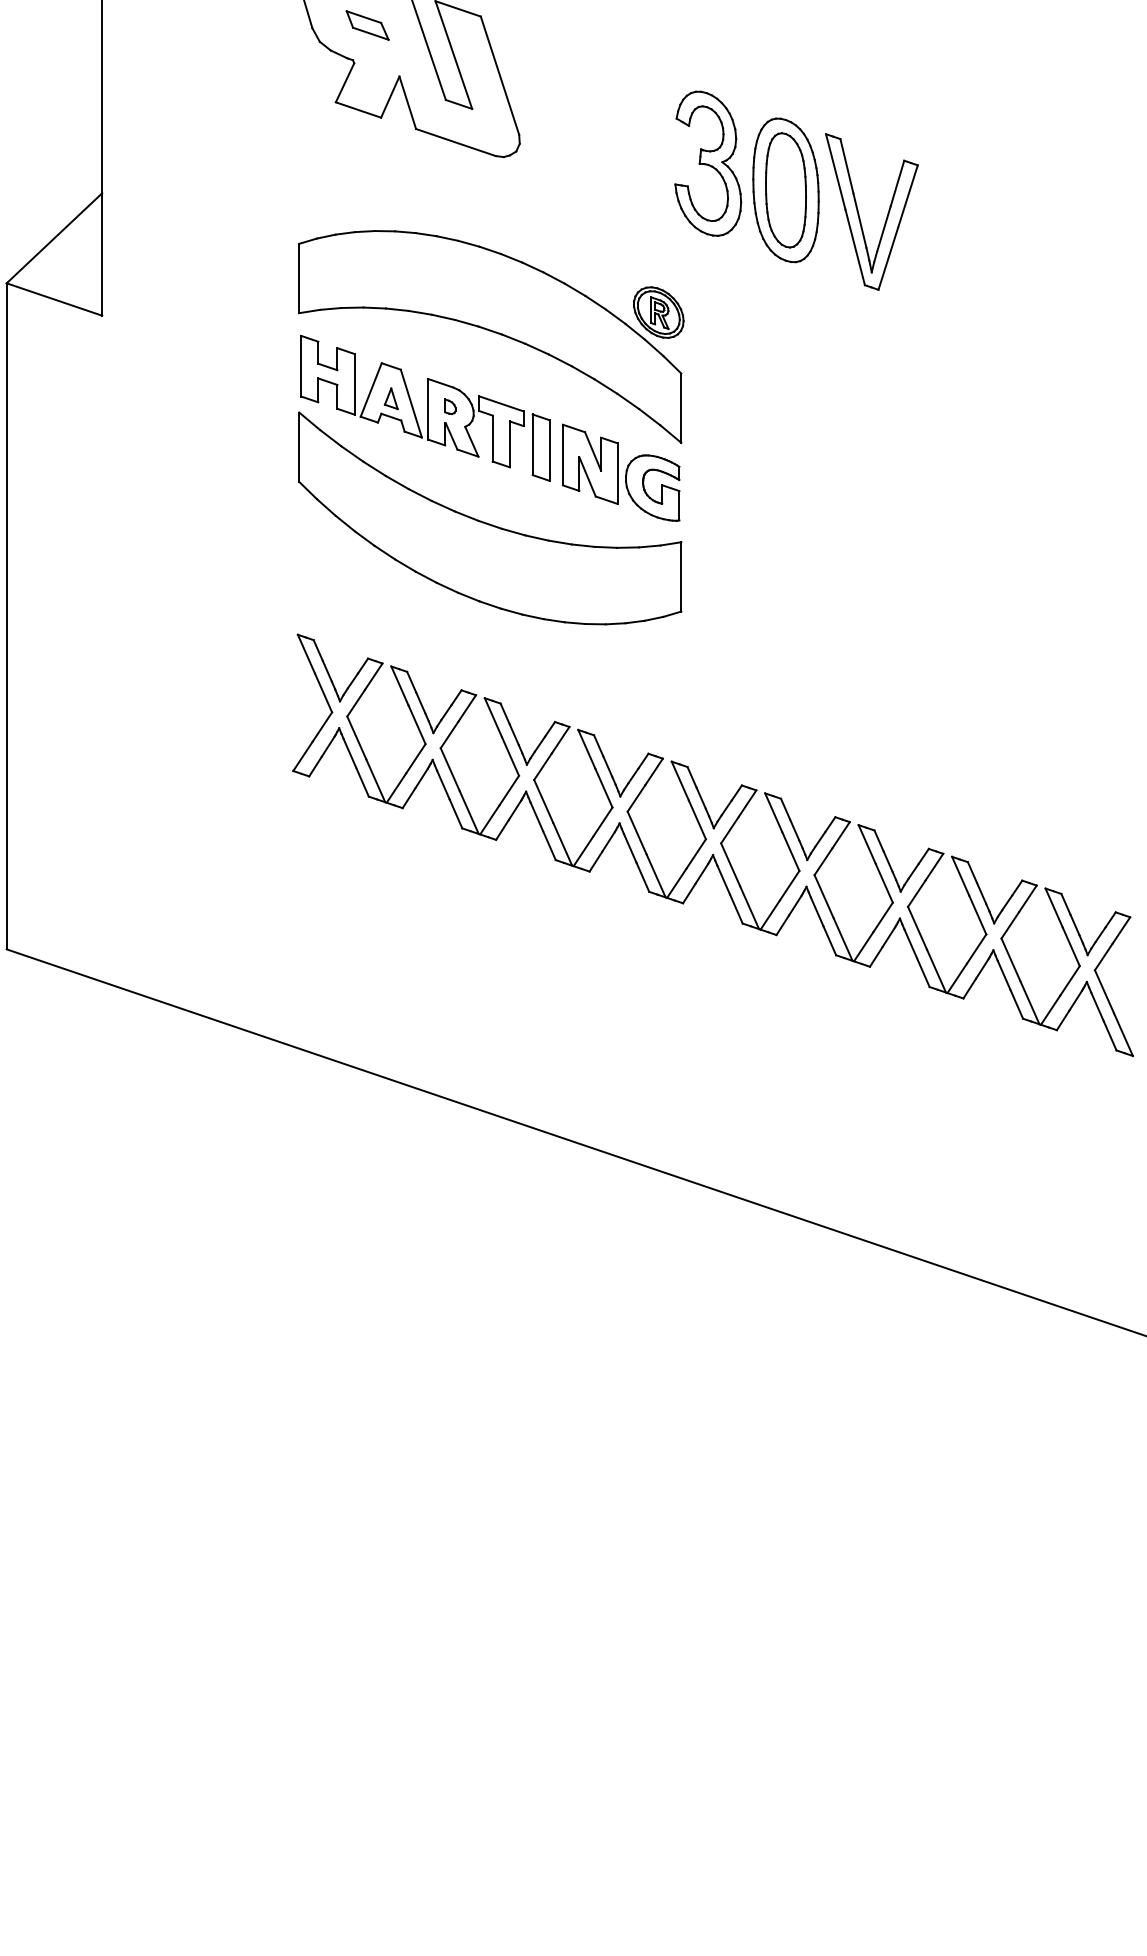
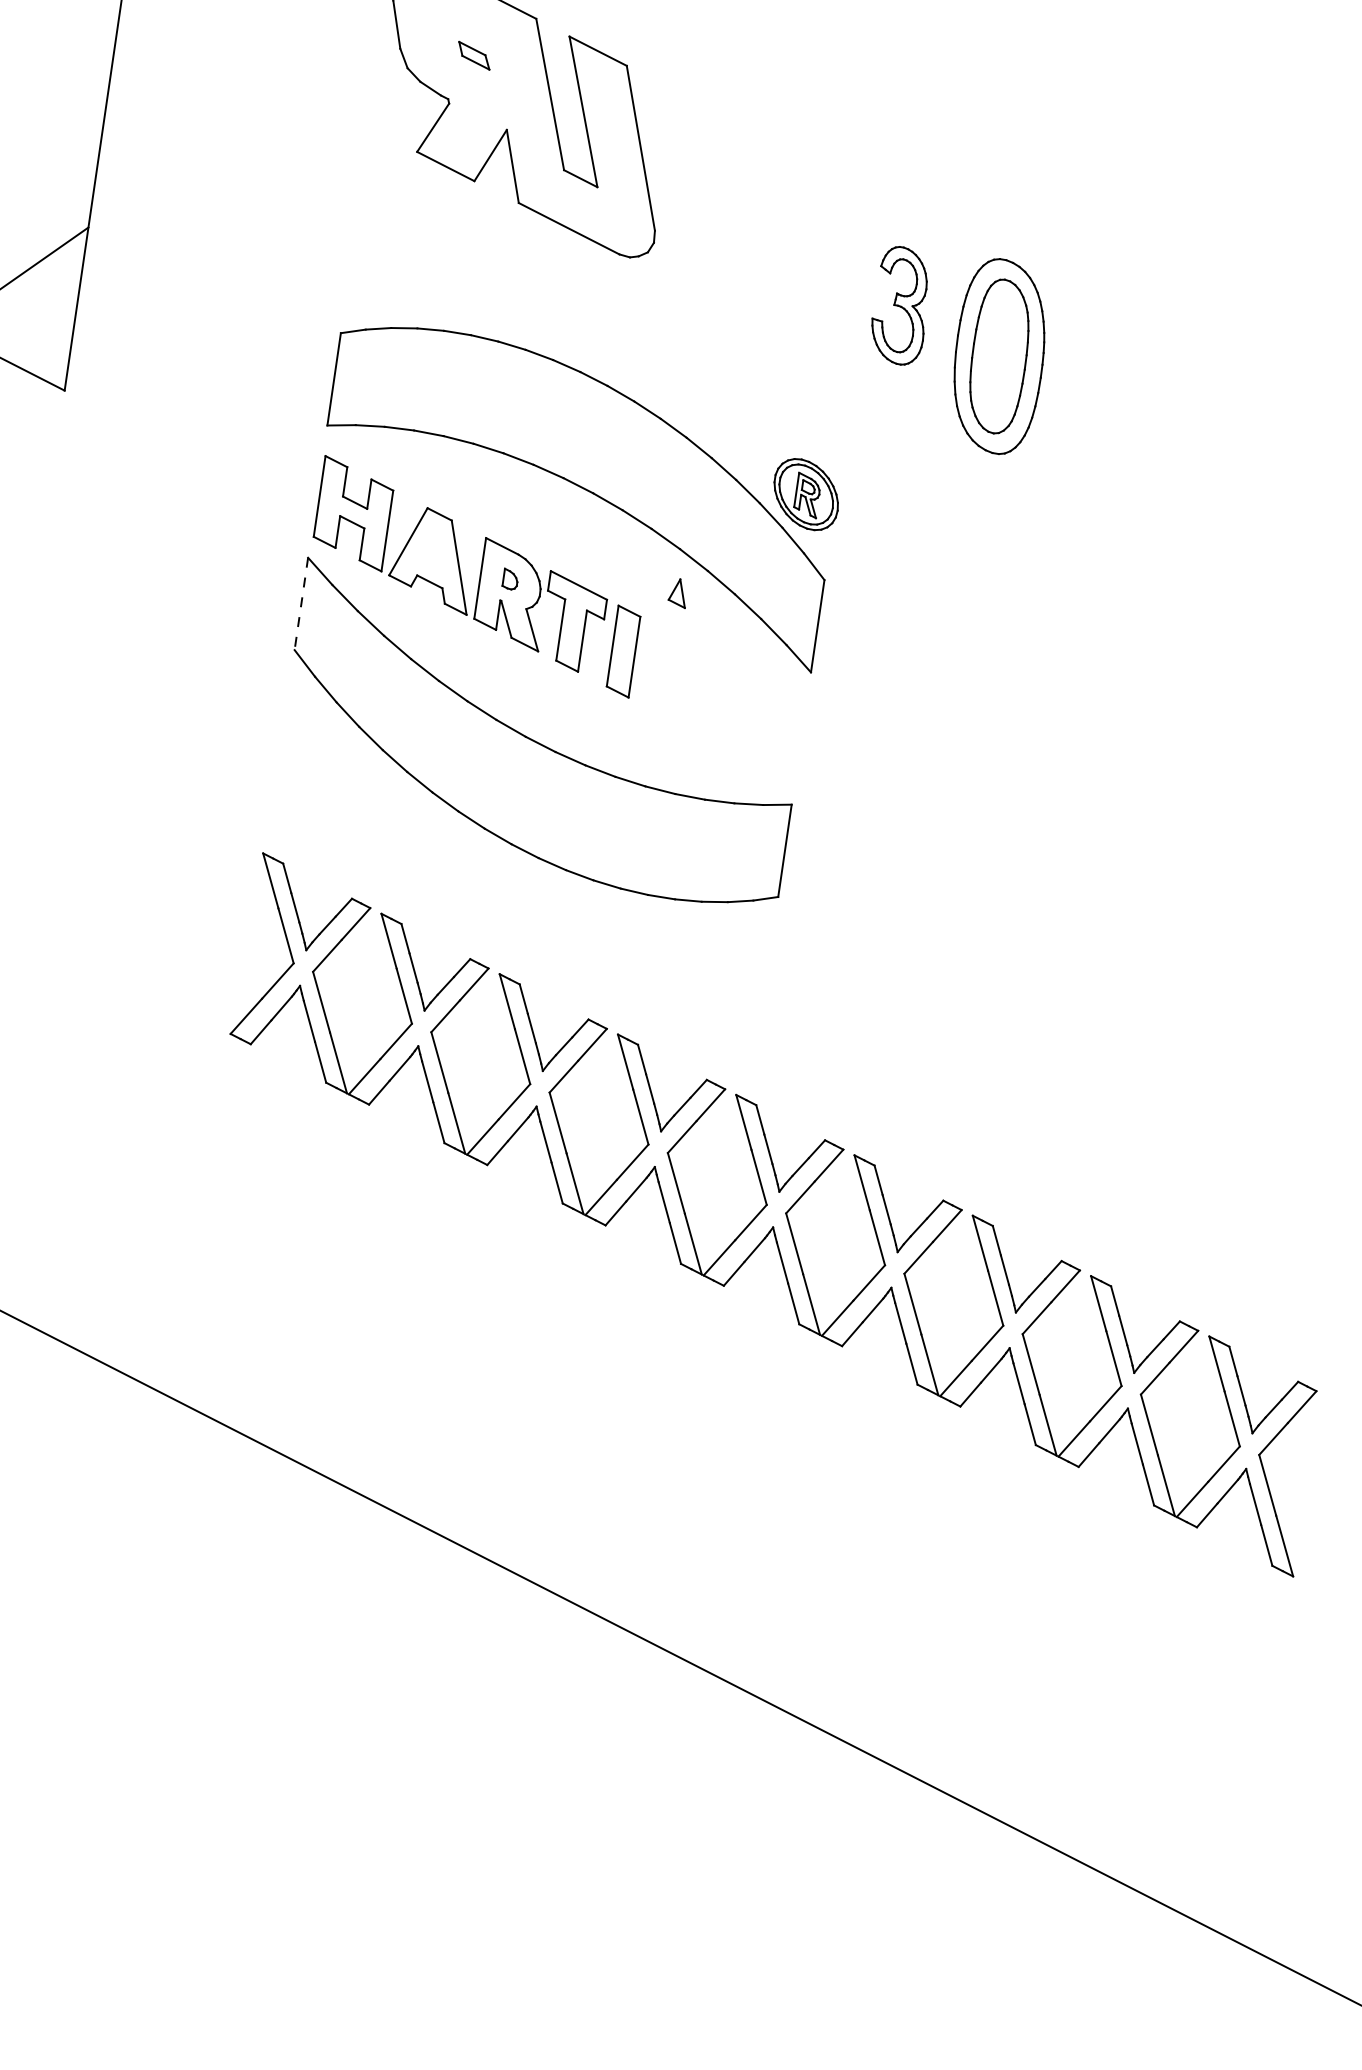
part: (367, 25) -> (474, 55), size x0.6
part: (708, 163) -> (901, 305), size x0.6
part: (859, 213) -> (1092, 401), removed
part: (390, 398) -> (677, 592), moved
line: (299, 447) -> (301, 604), solid -> dashed
part: (620, 472) -> (724, 700), removed

